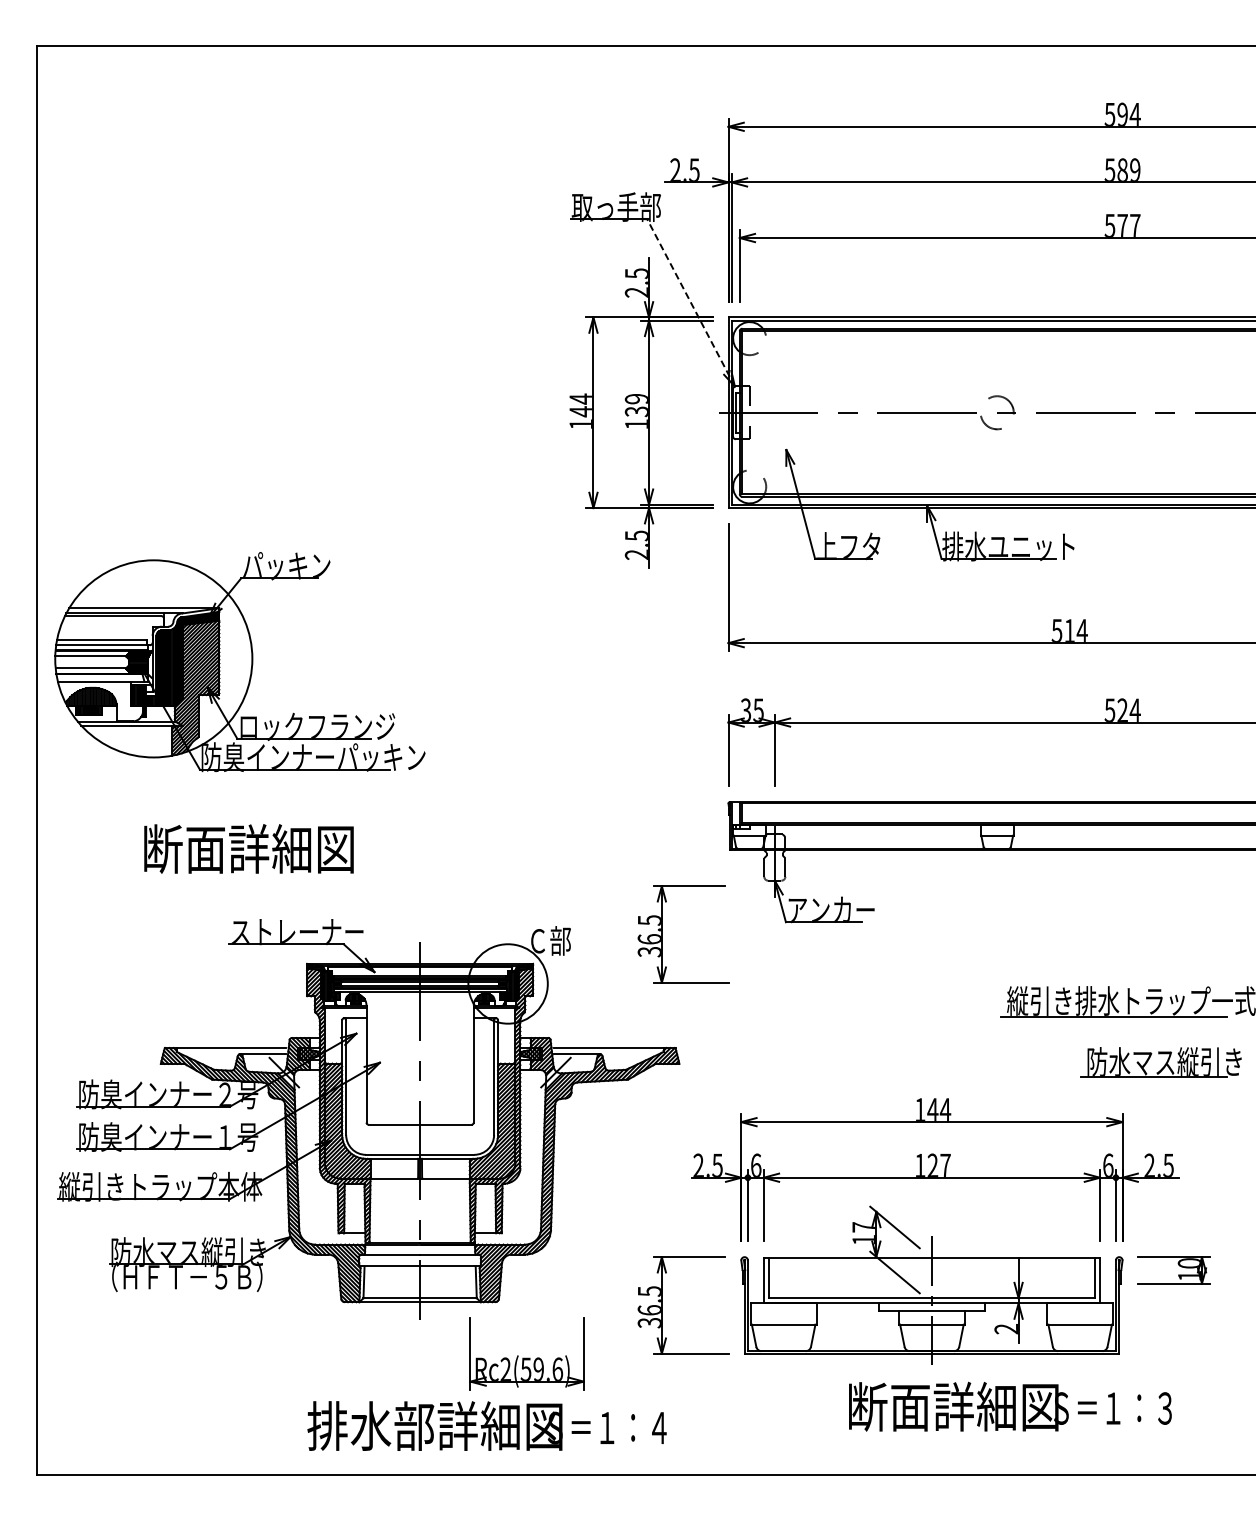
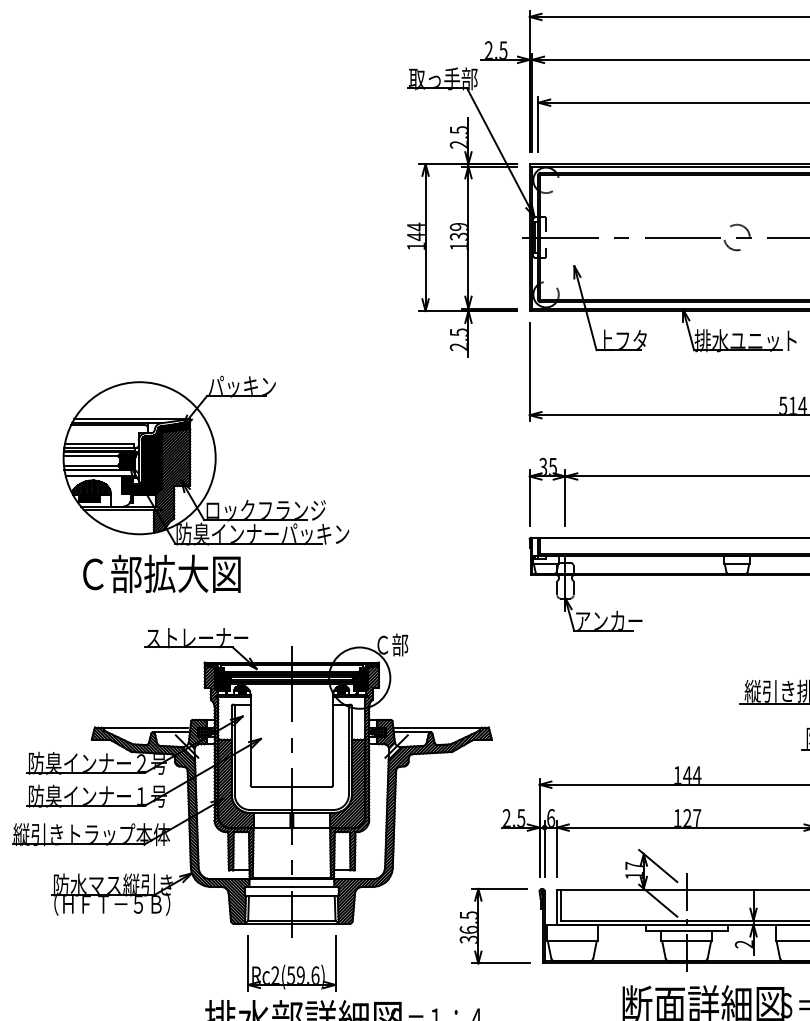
line: (690, 302) -> (500, 152), dashed -> solid
part: (239, 662) -> (205, 461), moved
text: (227, 848) -> (143, 573), 断面詳細図 -> Ｃ部拡大図
part: (662, 934) -> (478, 639), removed
part: (526, 1353) -> (291, 963), moved

